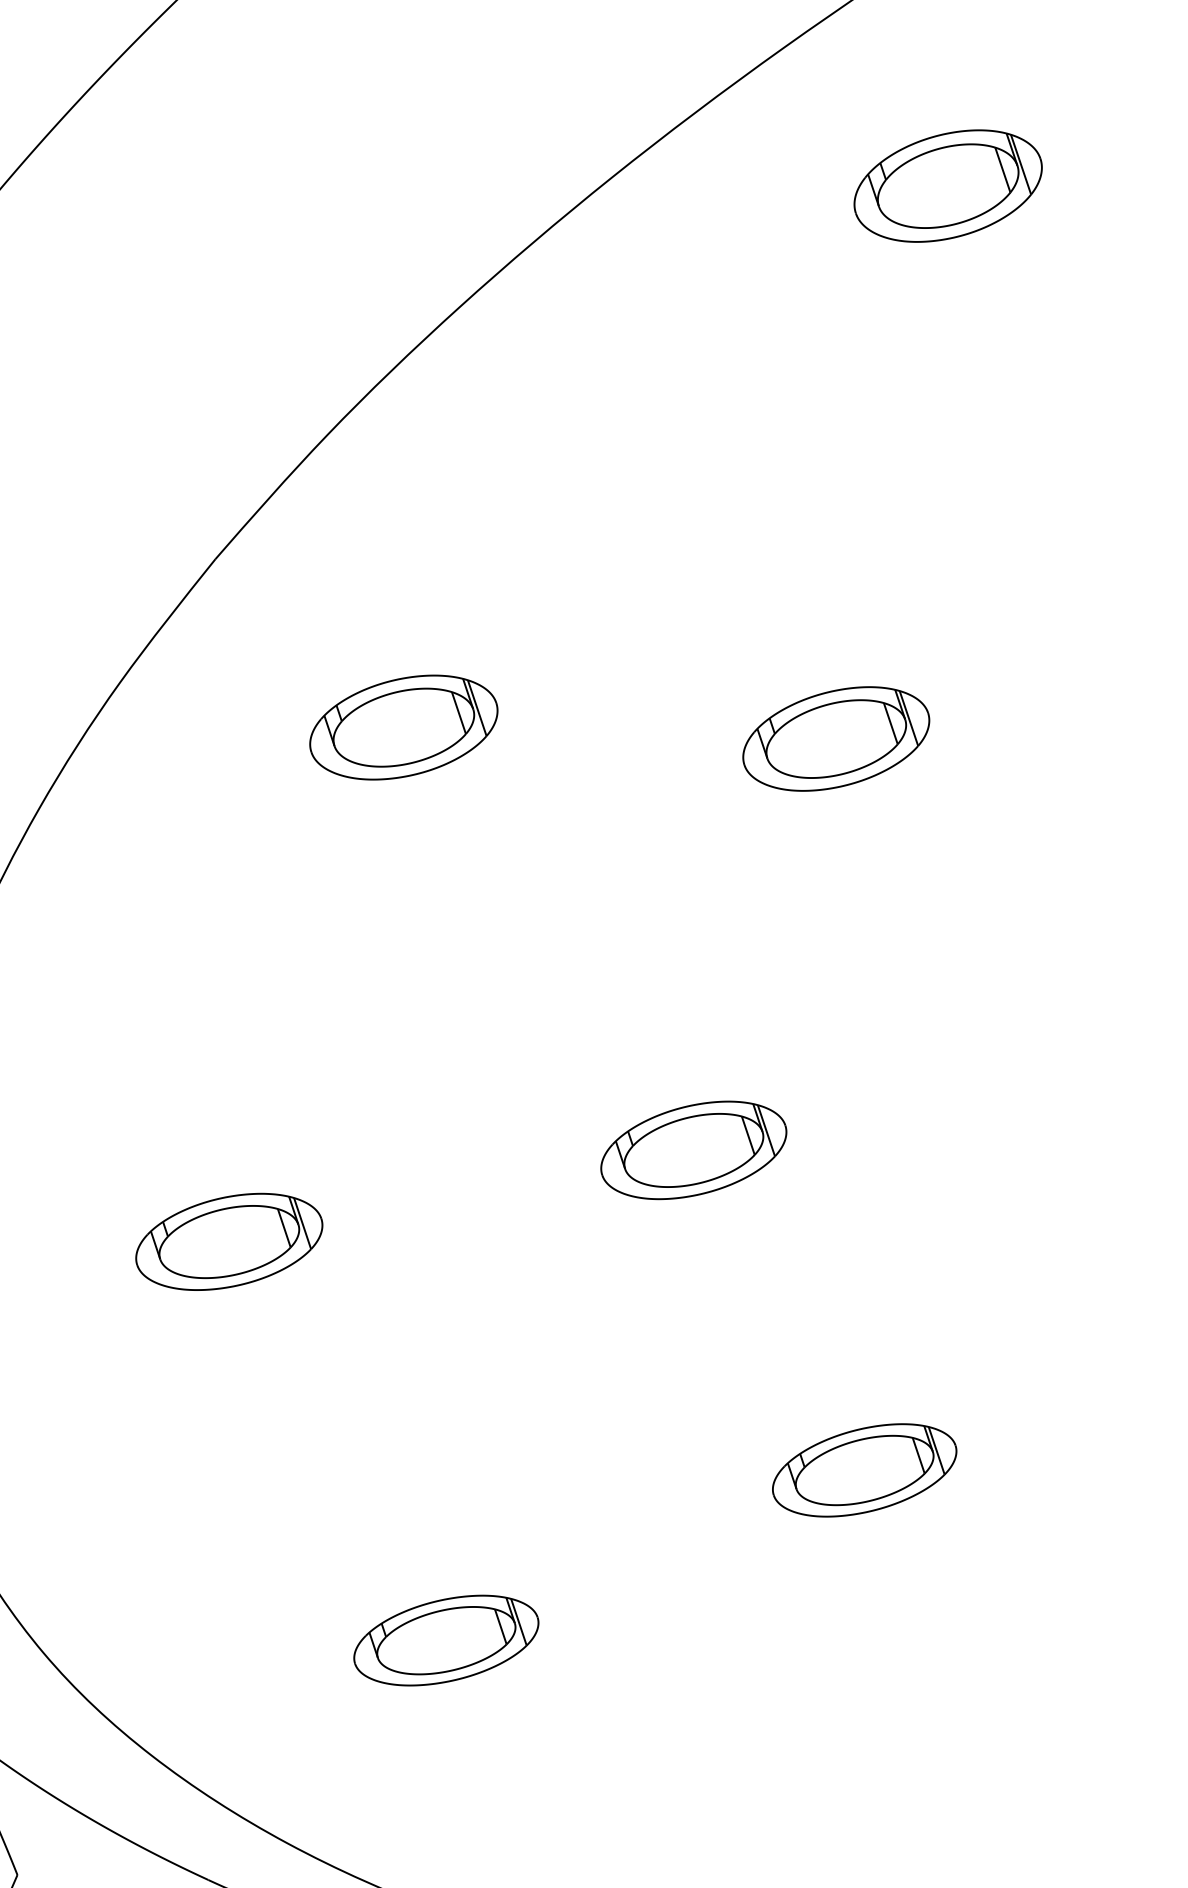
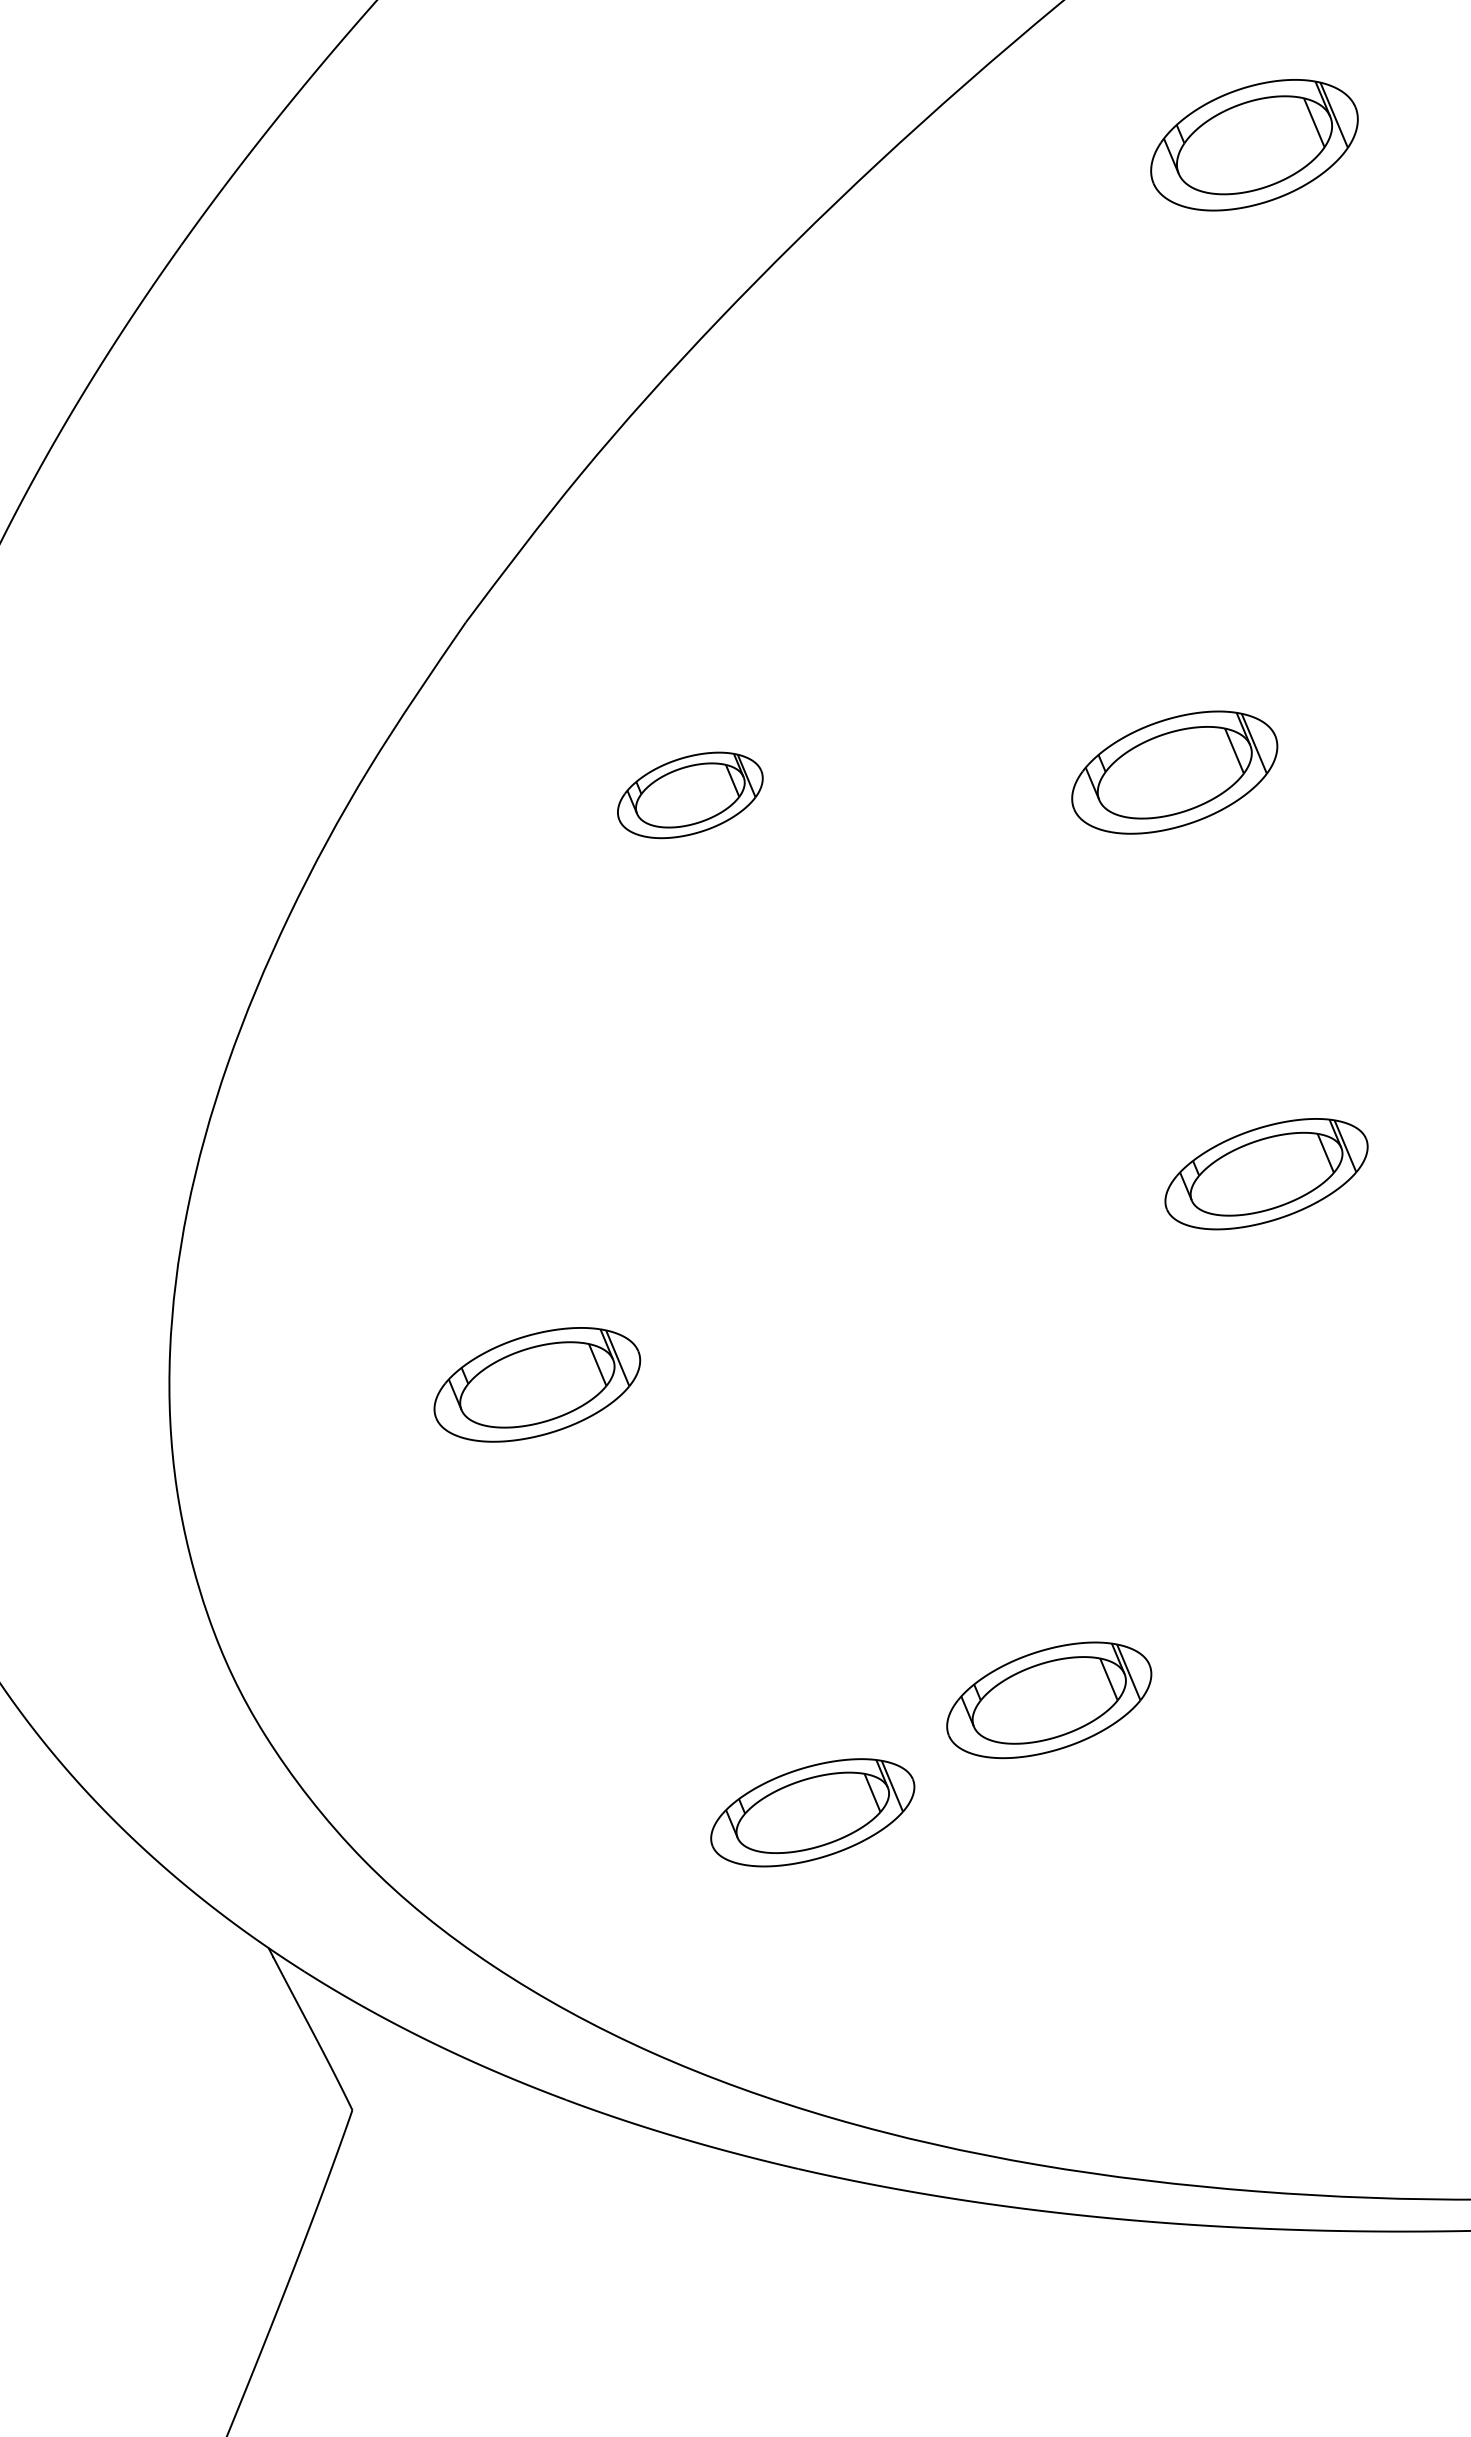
part: (404, 727) -> (690, 795), size x0.7
part: (694, 1150) -> (1049, 1700), moved
part: (864, 1470) -> (1266, 1174), moved

